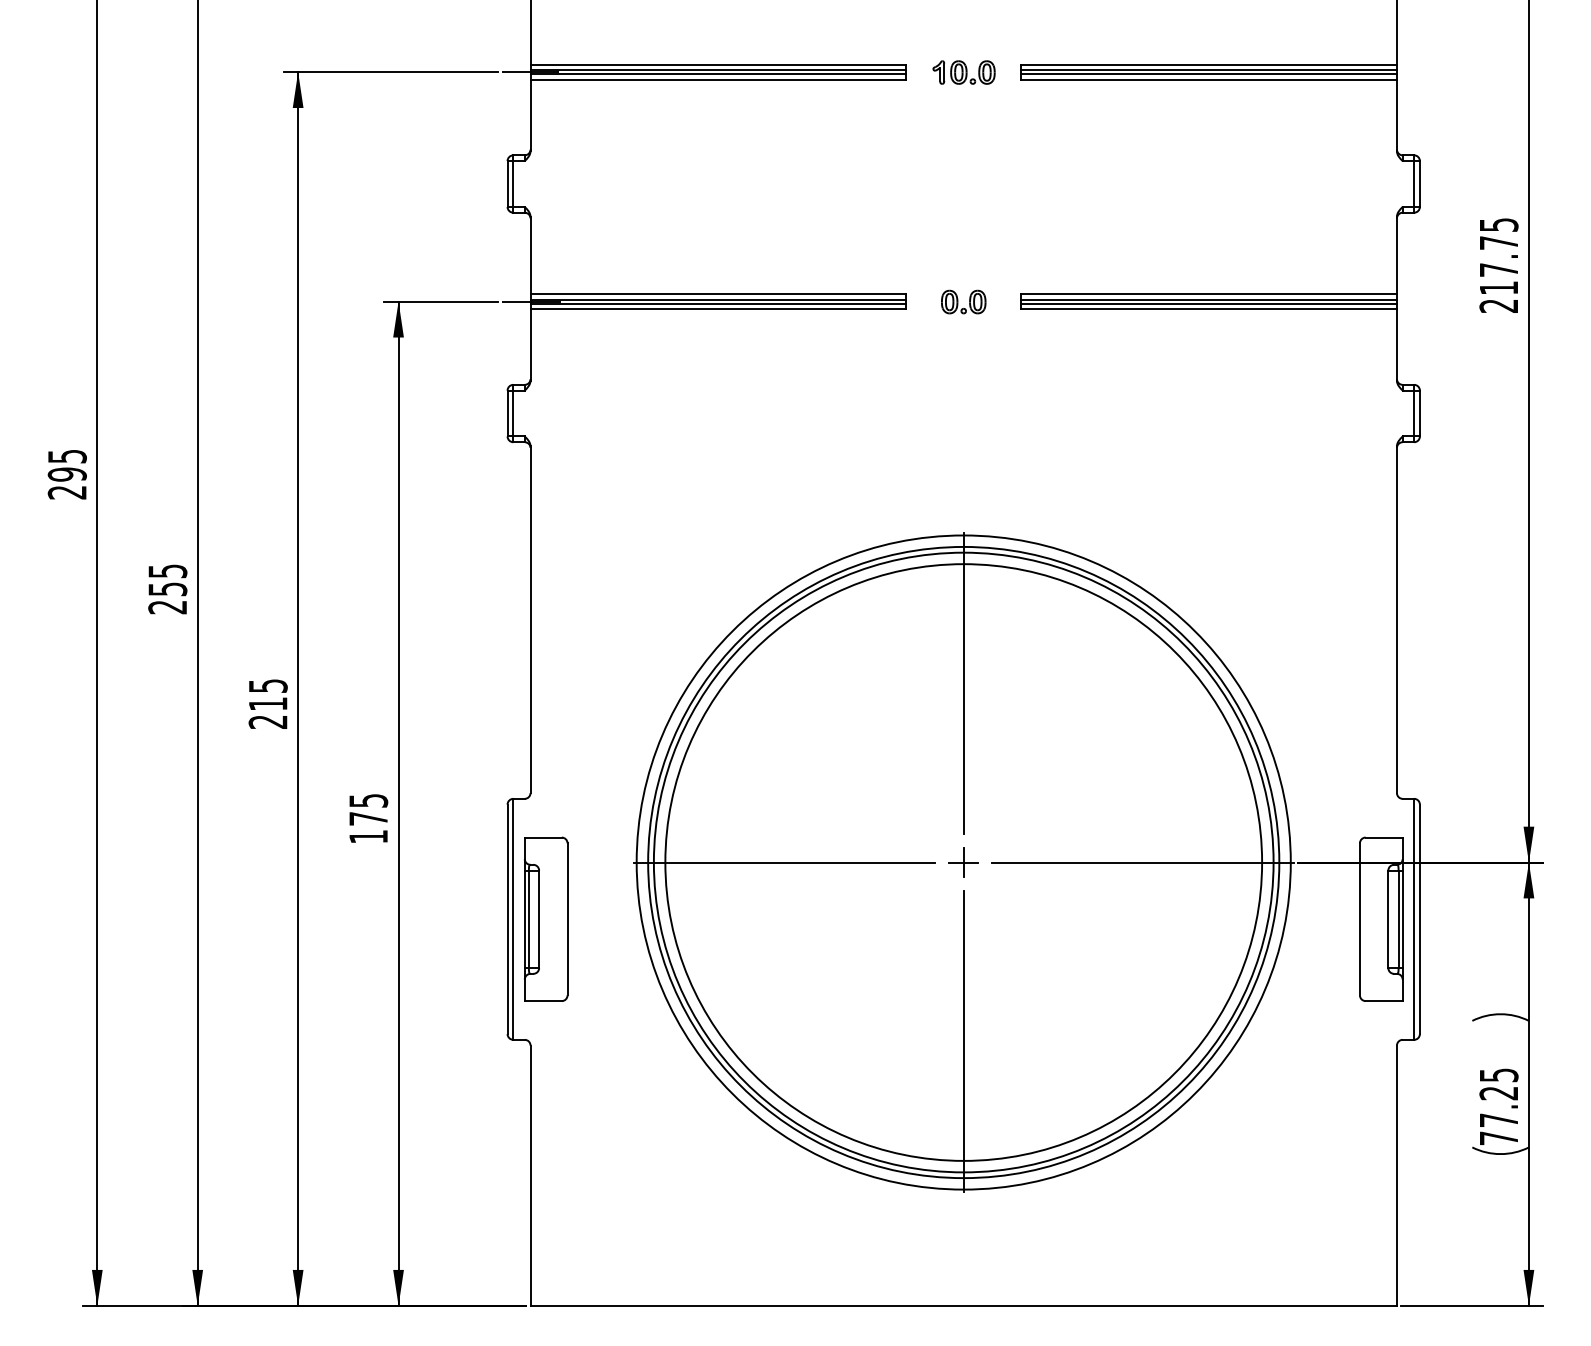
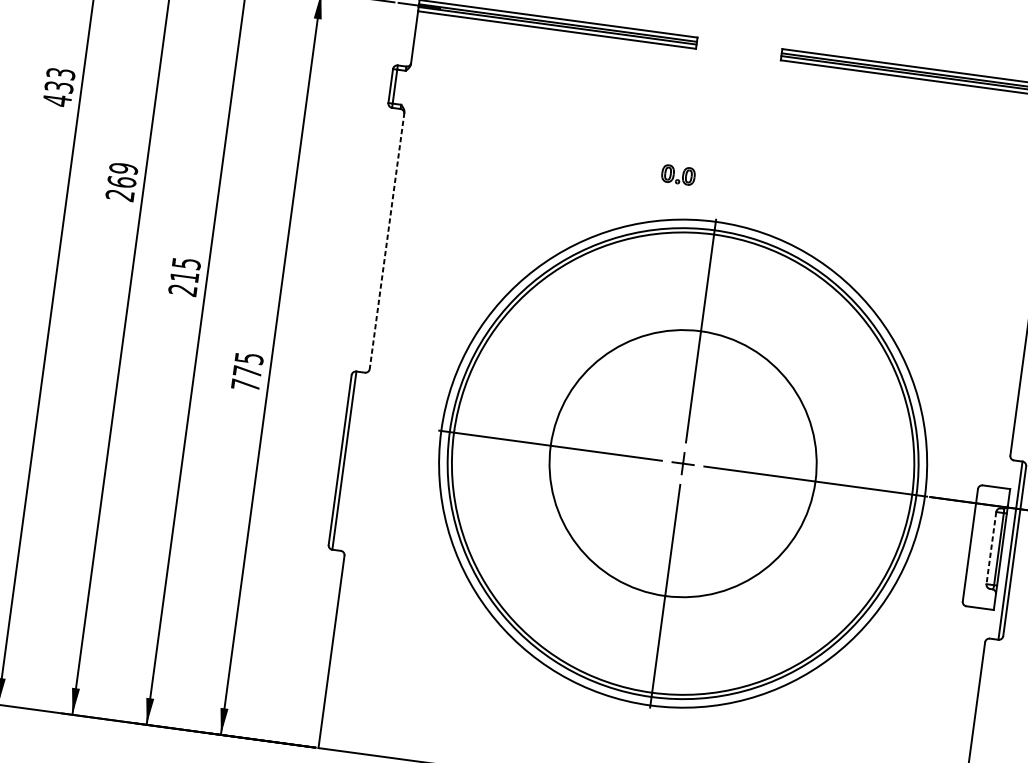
part: (963, 301) -> (678, 174), moved
text: (66, 474) -> (58, 87), 295 -> 433
text: (167, 580) -> (122, 175), 255 -> 269
line: (530, 620) -> (386, 241), solid -> dashed
text: (368, 836) -> (245, 384), 175 -> 775
circle: (963, 862) -> (682, 463), size x0.6
part: (546, 918) -> (369, 463), removed
line: (1388, 919) -> (991, 548), solid -> dashed

